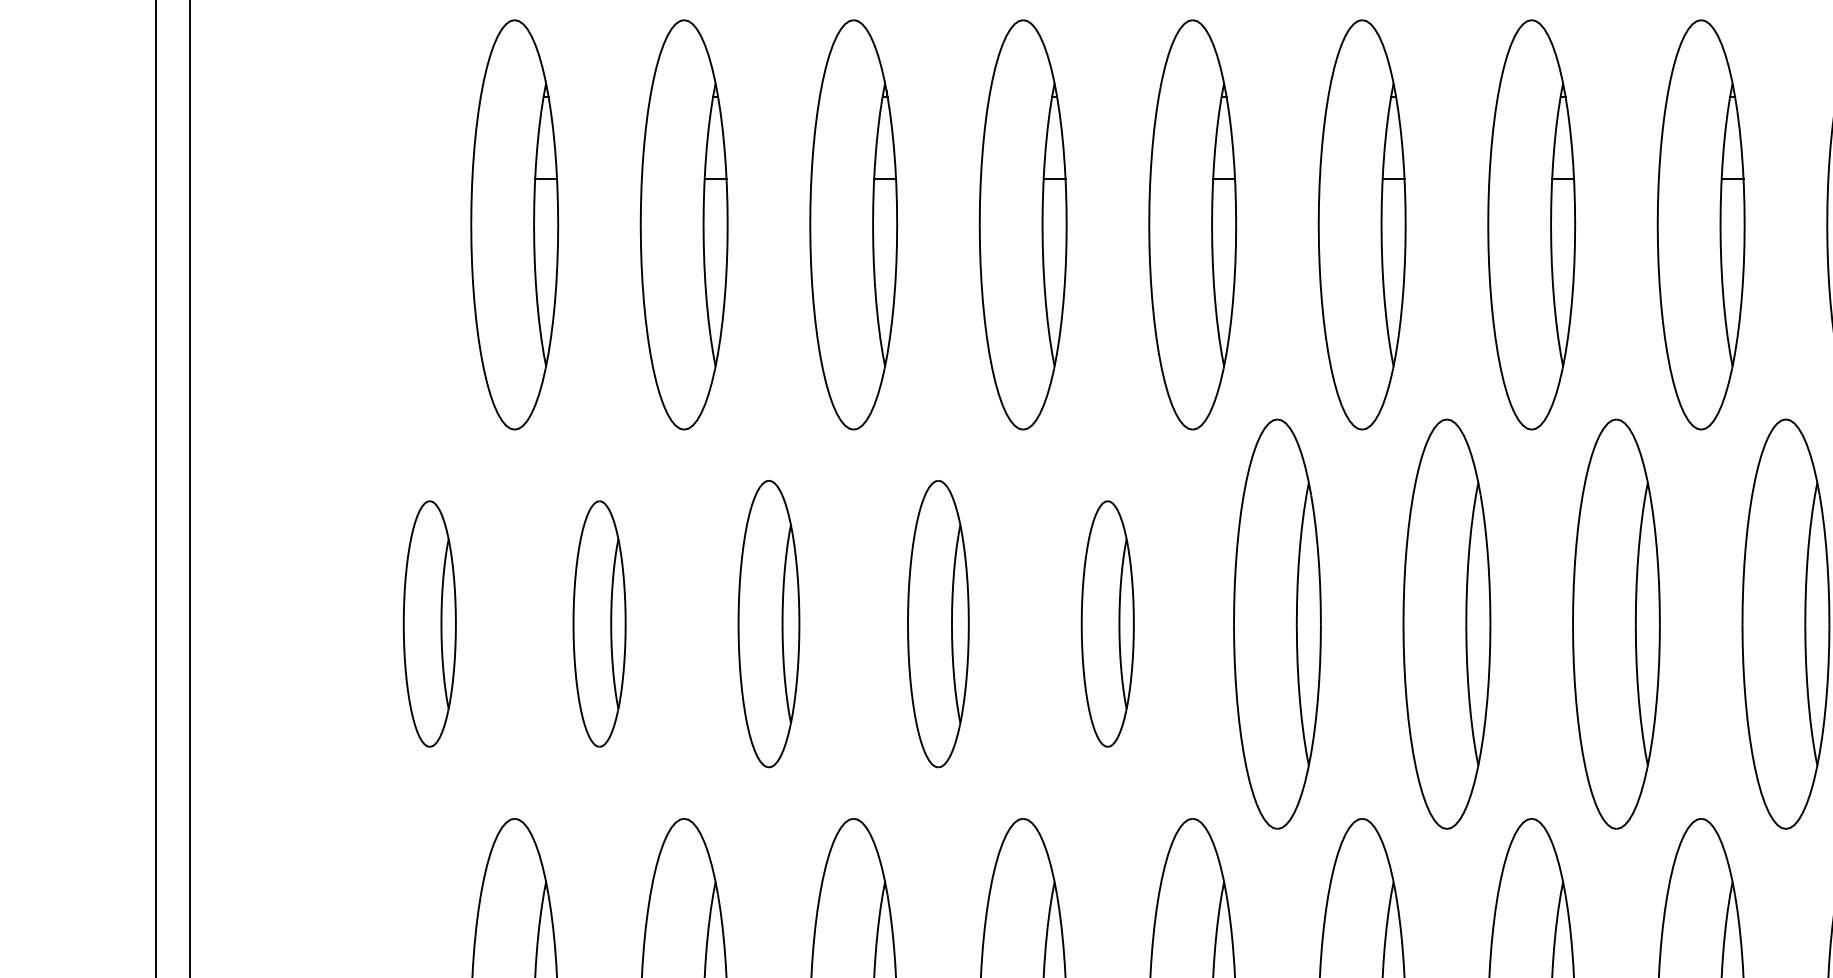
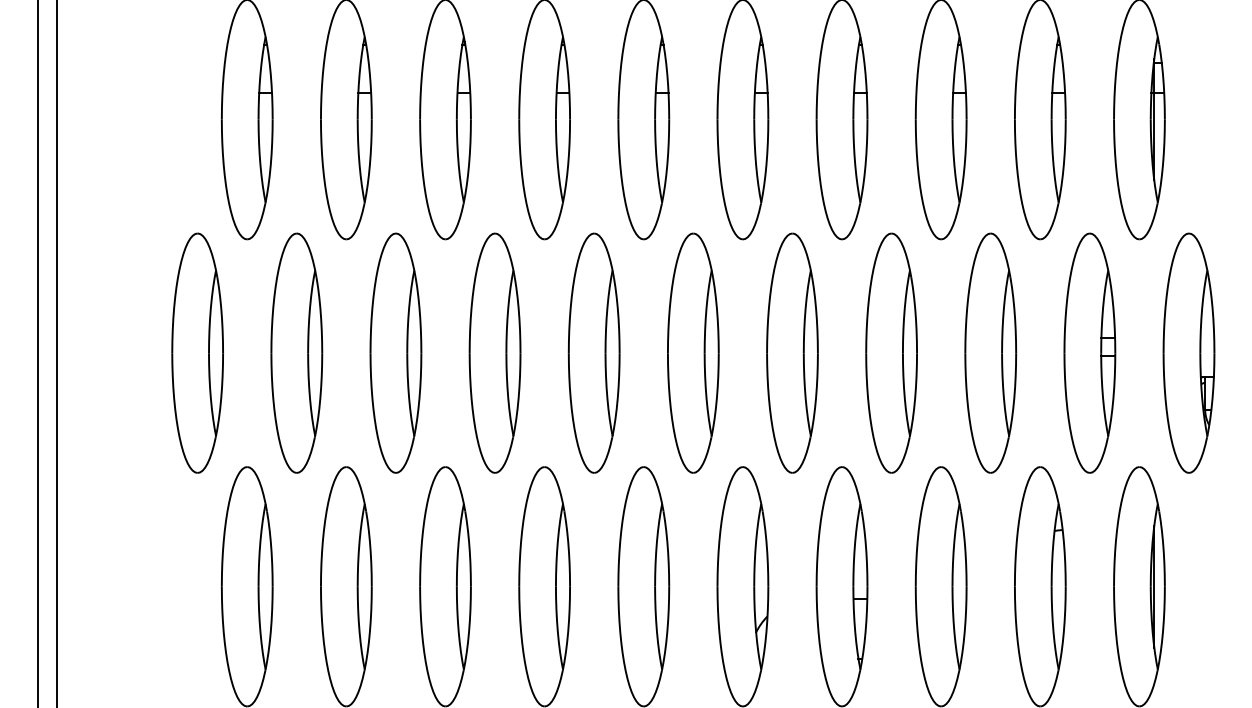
part: (429, 622) -> (197, 352), size x1.67
part: (598, 622) -> (296, 352), size x1.67
part: (768, 622) -> (395, 352), size x1.43
part: (937, 622) -> (494, 352), size x1.43
part: (1106, 622) -> (593, 352), size x1.67

